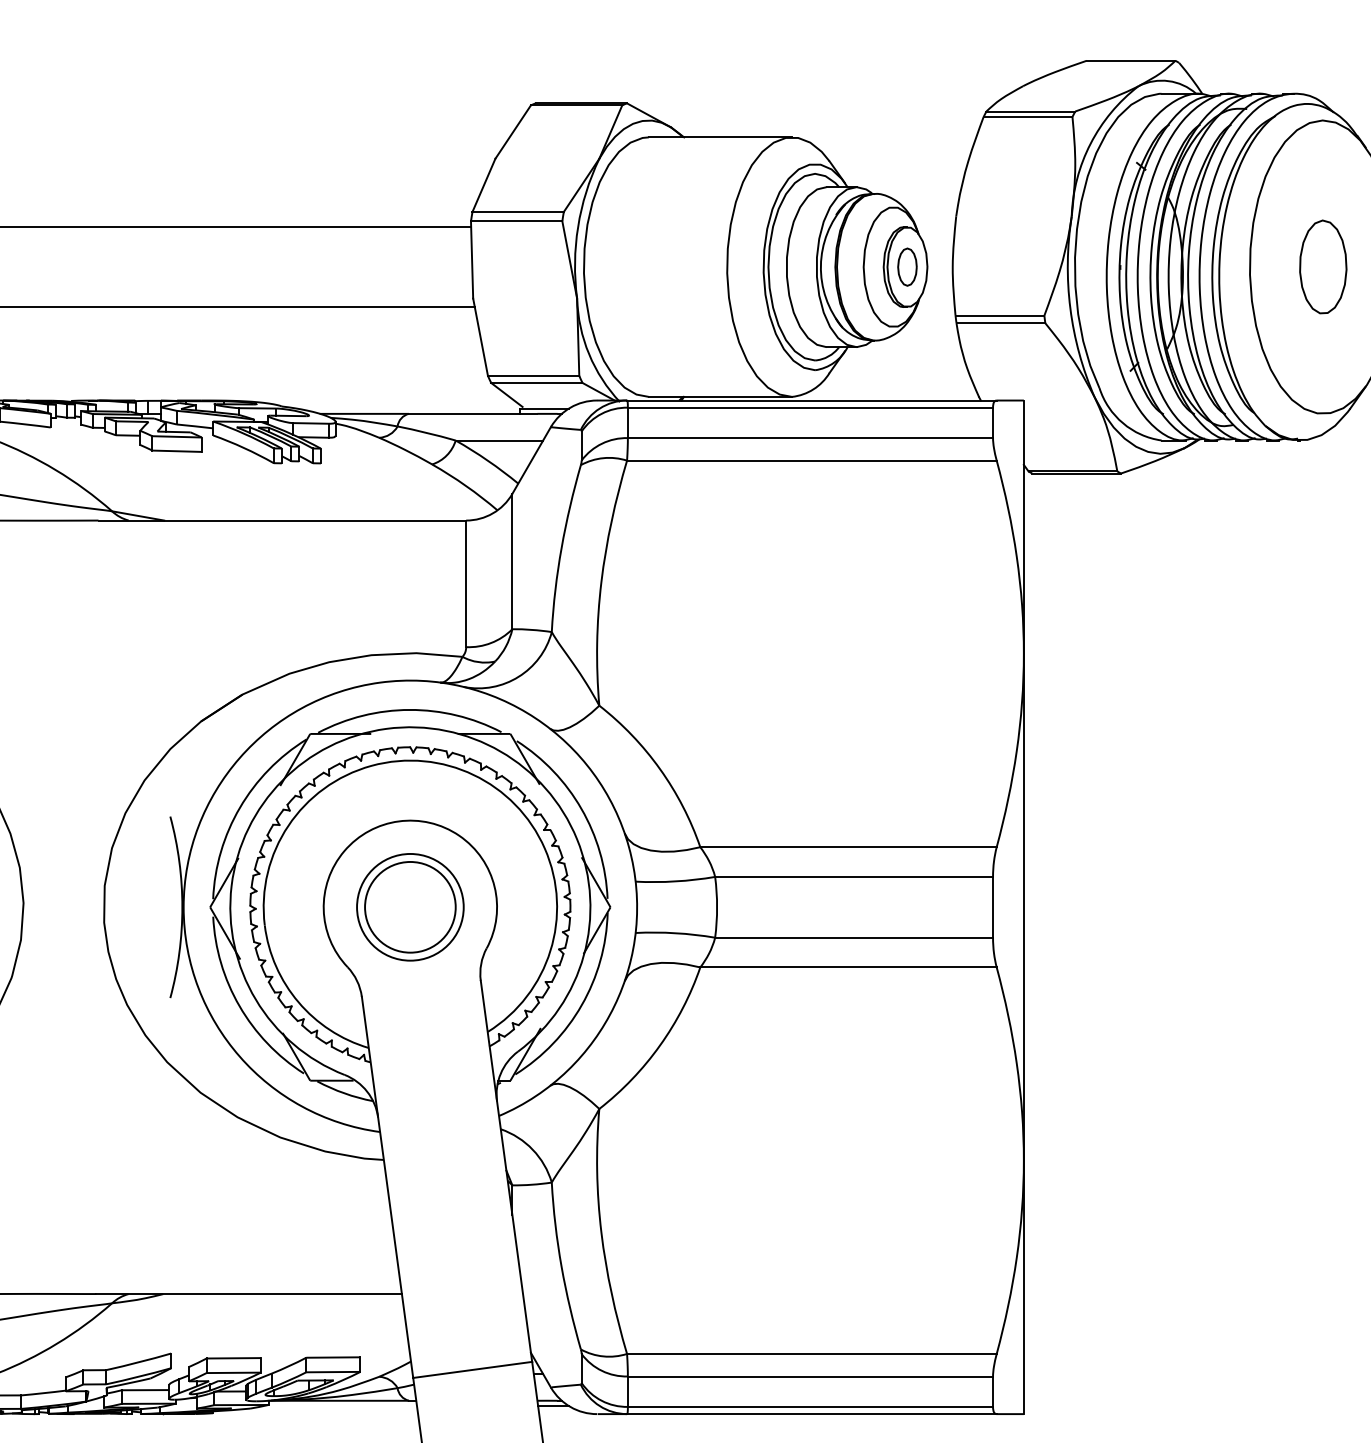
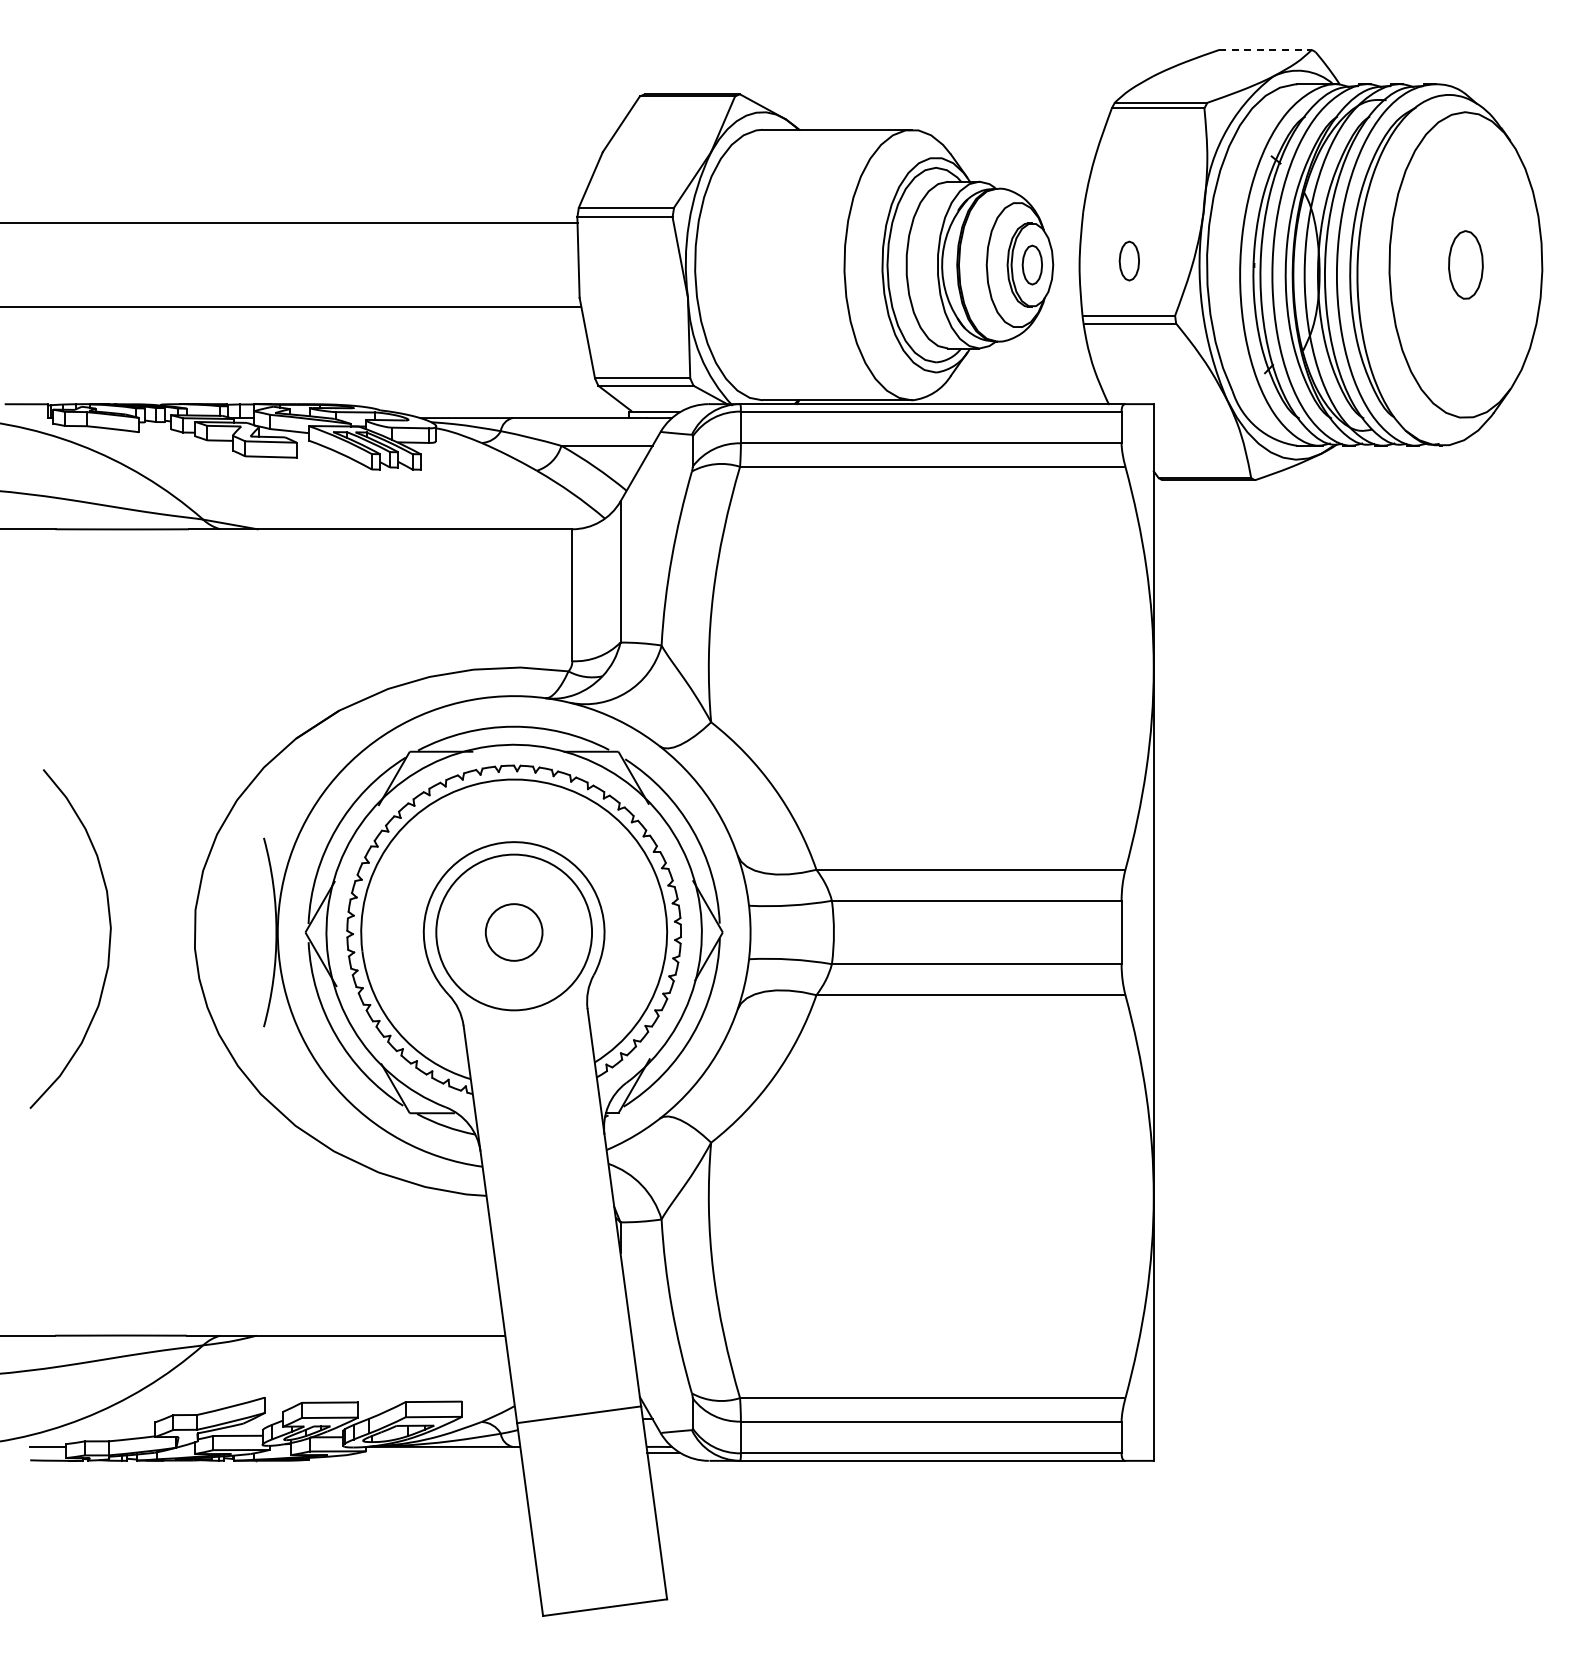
line: (1131, 60) -> (1265, 49), solid -> dashed
part: (999, 262) -> (1128, 260), added
part: (1322, 266) -> (1465, 264), size x0.7
circle: (409, 907) -> (513, 932), size x0.6
circle: (409, 907) -> (513, 932), size x1.4

